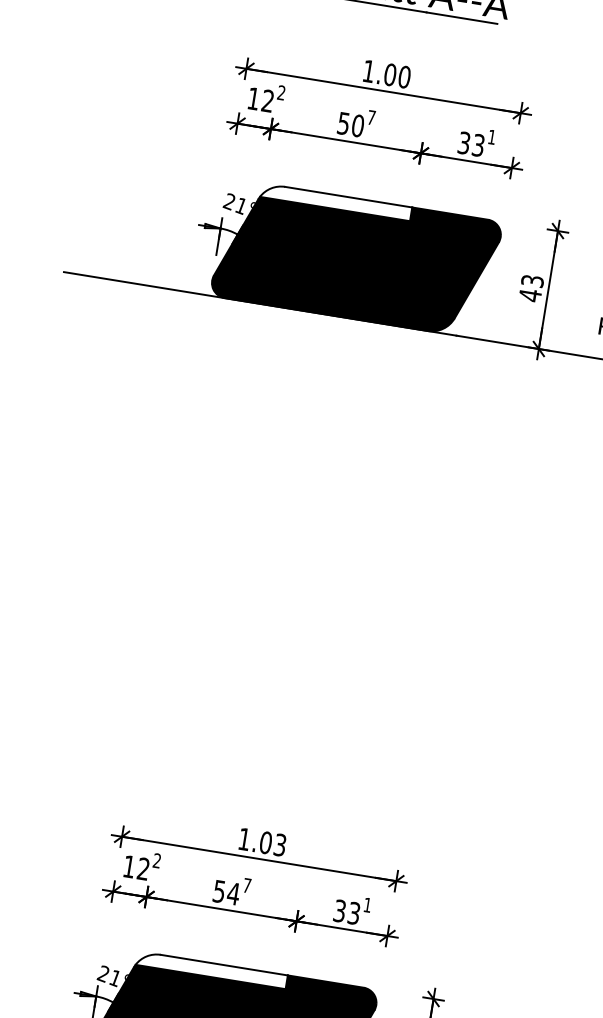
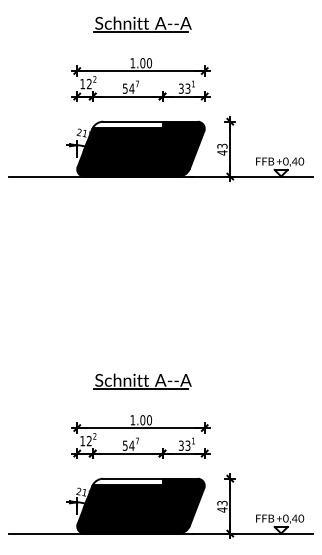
text: (357, 125) -> (131, 88), 50 -> 54
part: (278, 759) -> (142, 381), added
text: (280, 845) -> (149, 420), 1.03 -> 1.00

